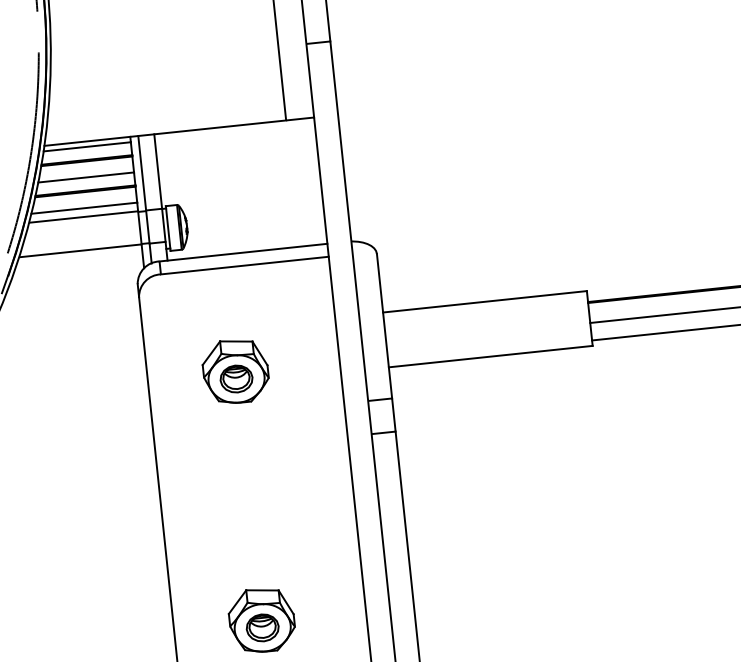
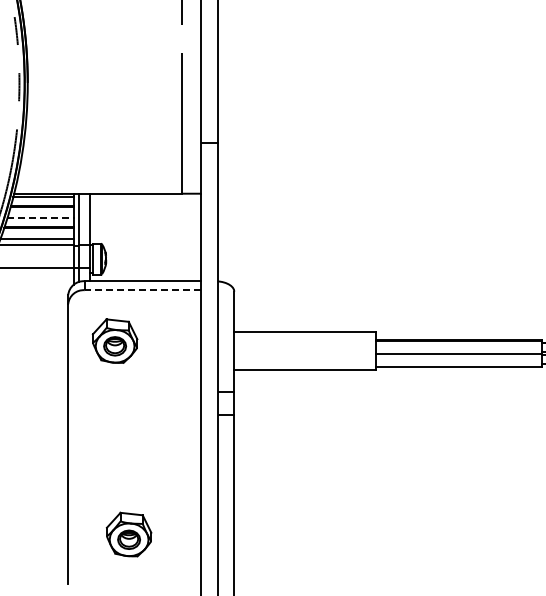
line: (87, 177) -> (41, 218), solid -> dashed
line: (244, 266) -> (142, 290), solid -> dashed
part: (234, 370) -> (114, 340), moved

